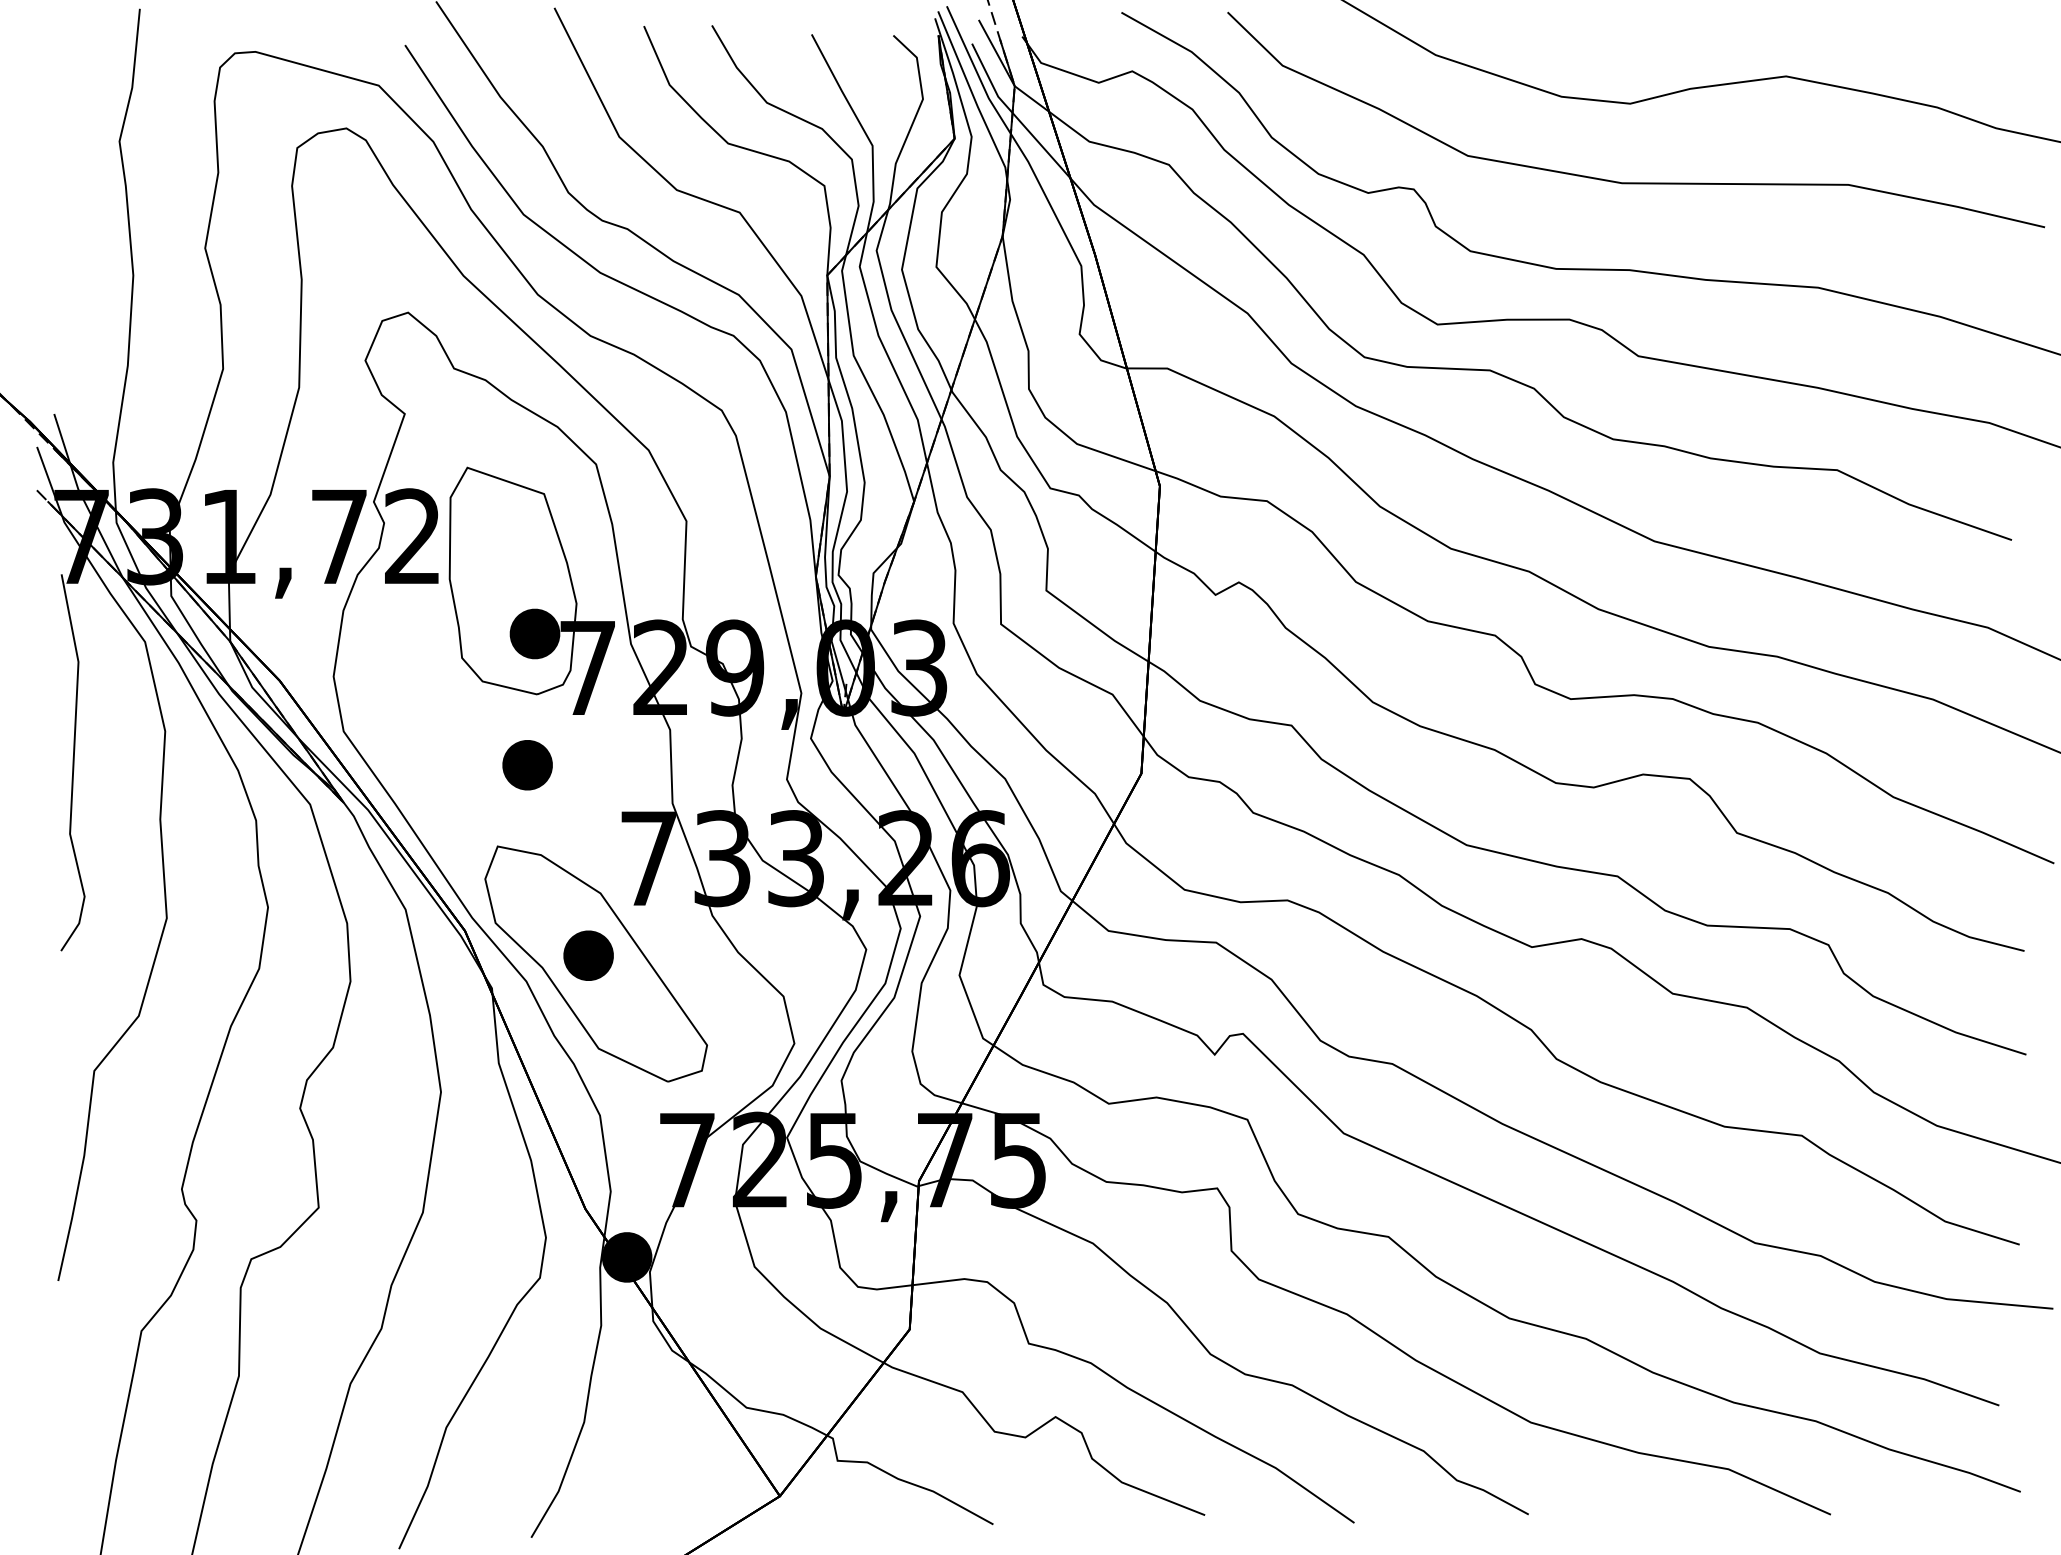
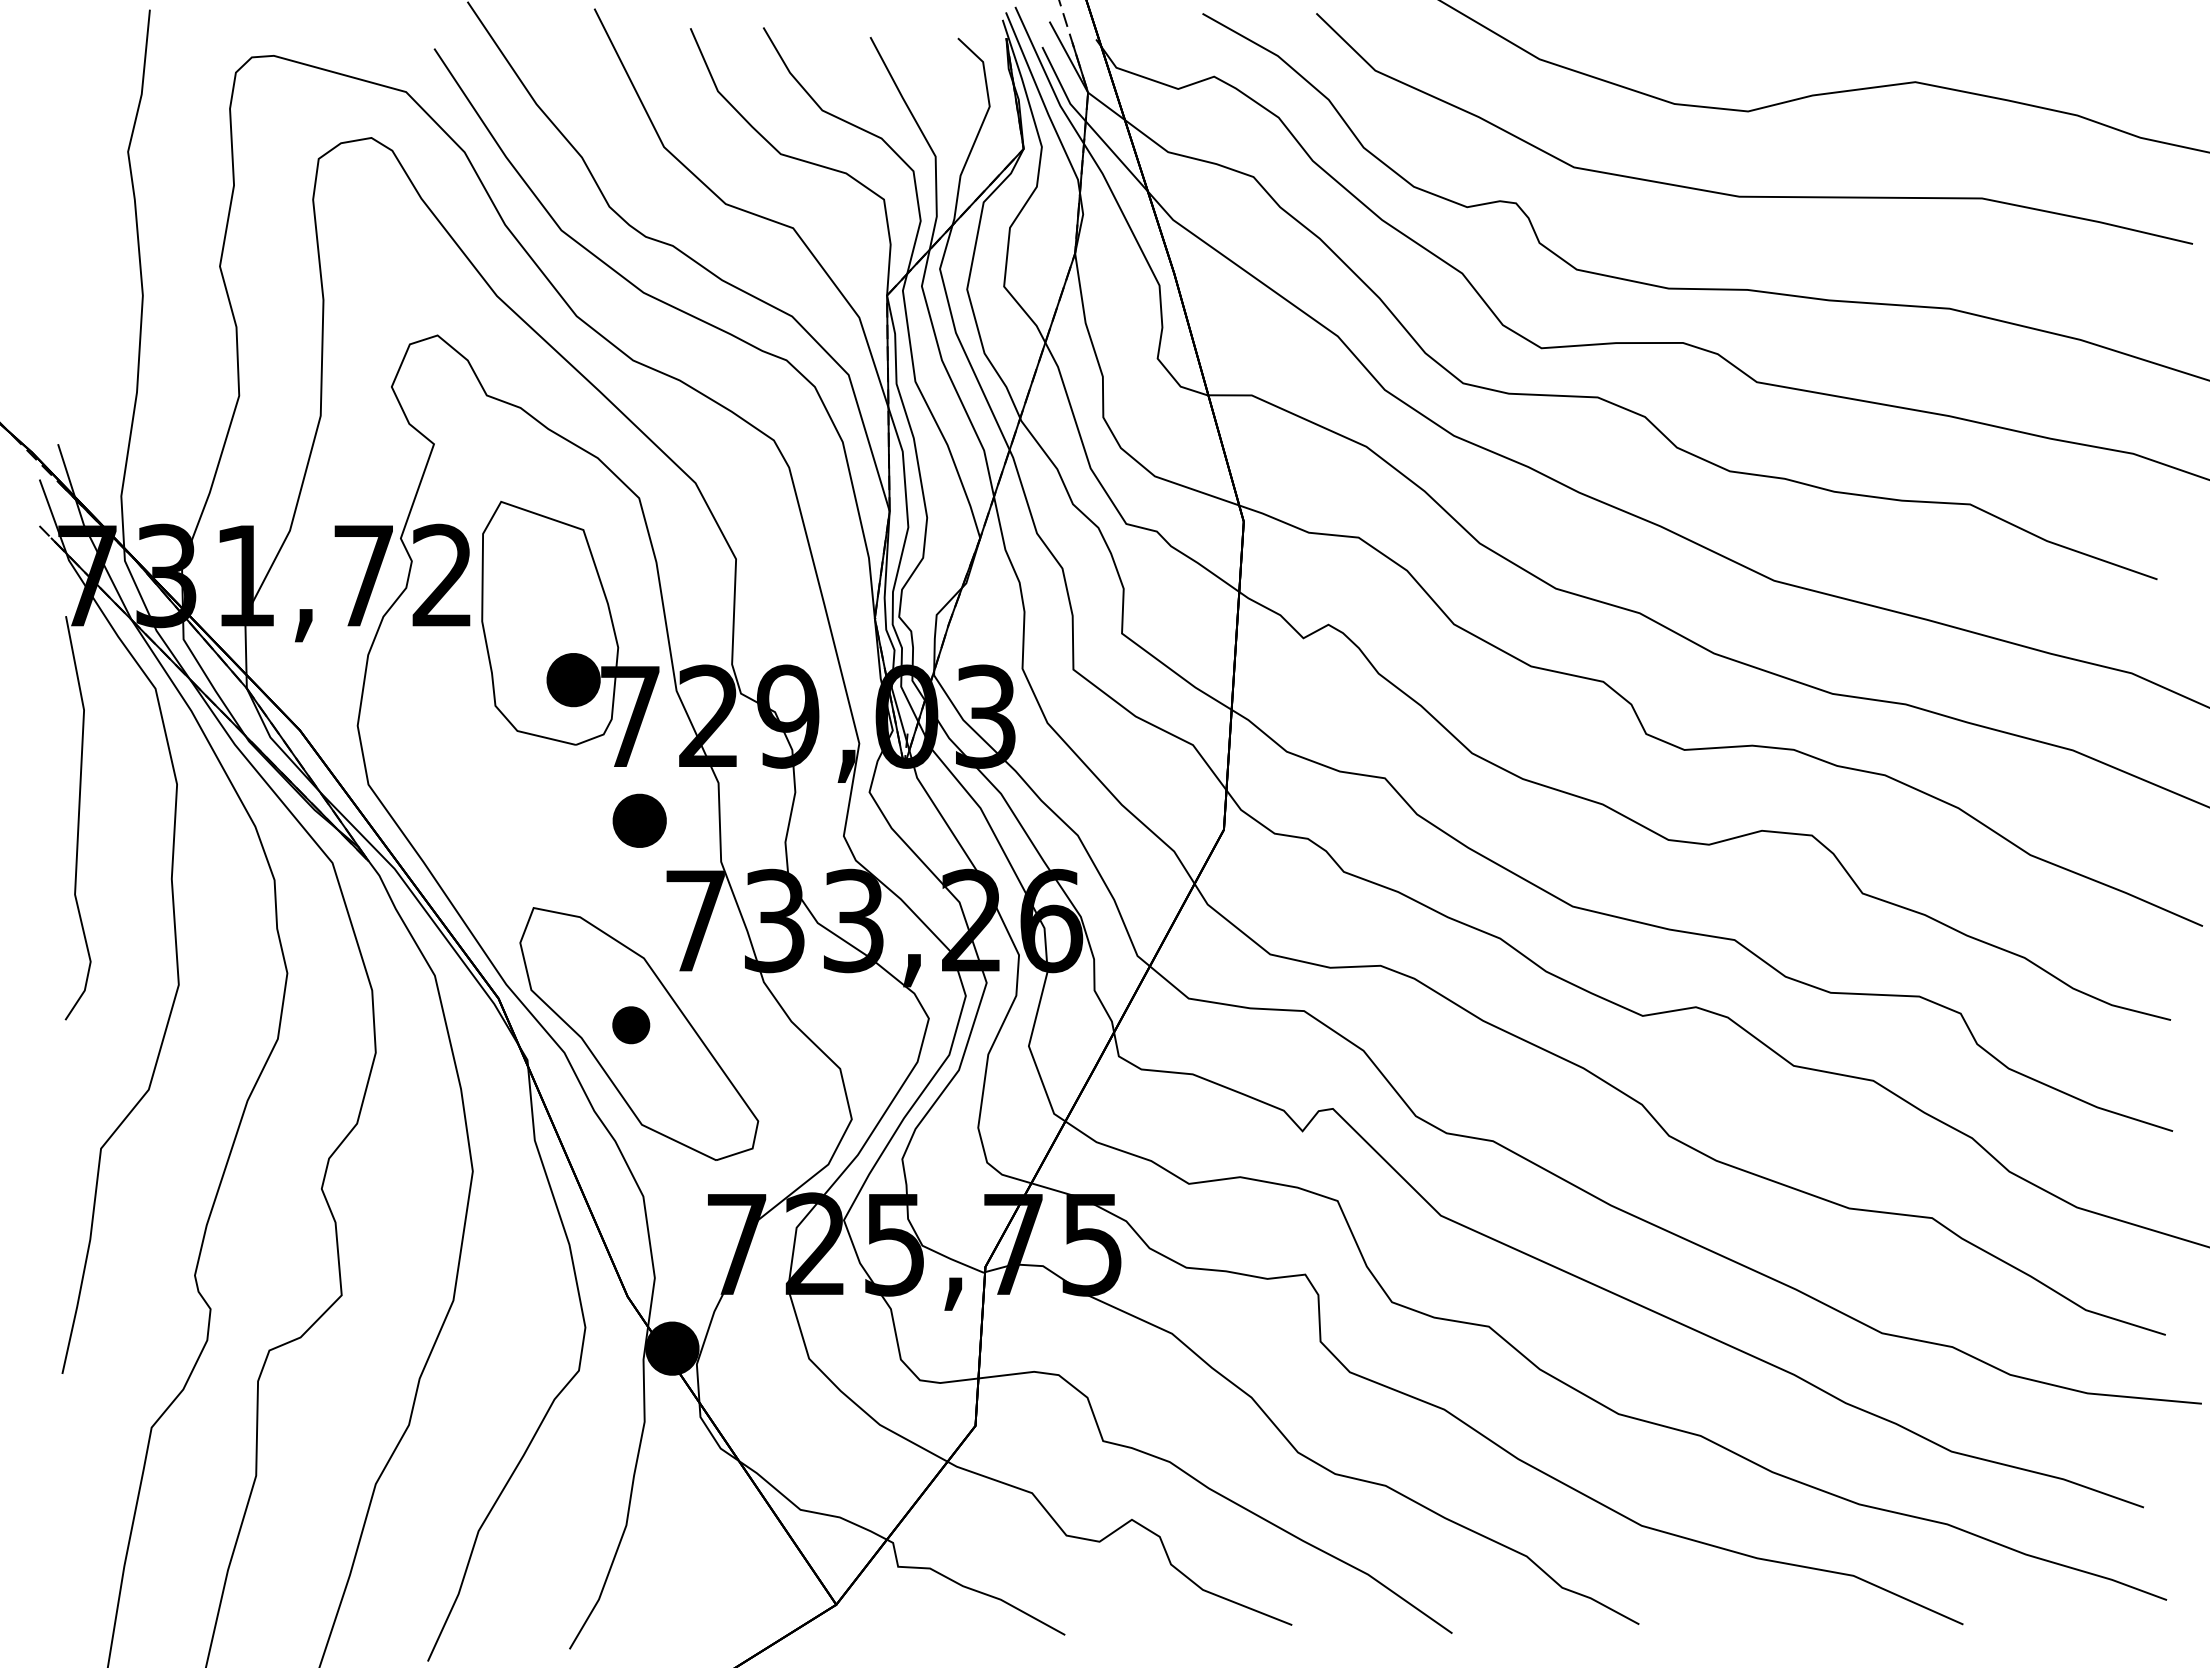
part: (527, 764) -> (639, 820), moved
part: (588, 956) -> (631, 1025), size x0.7

